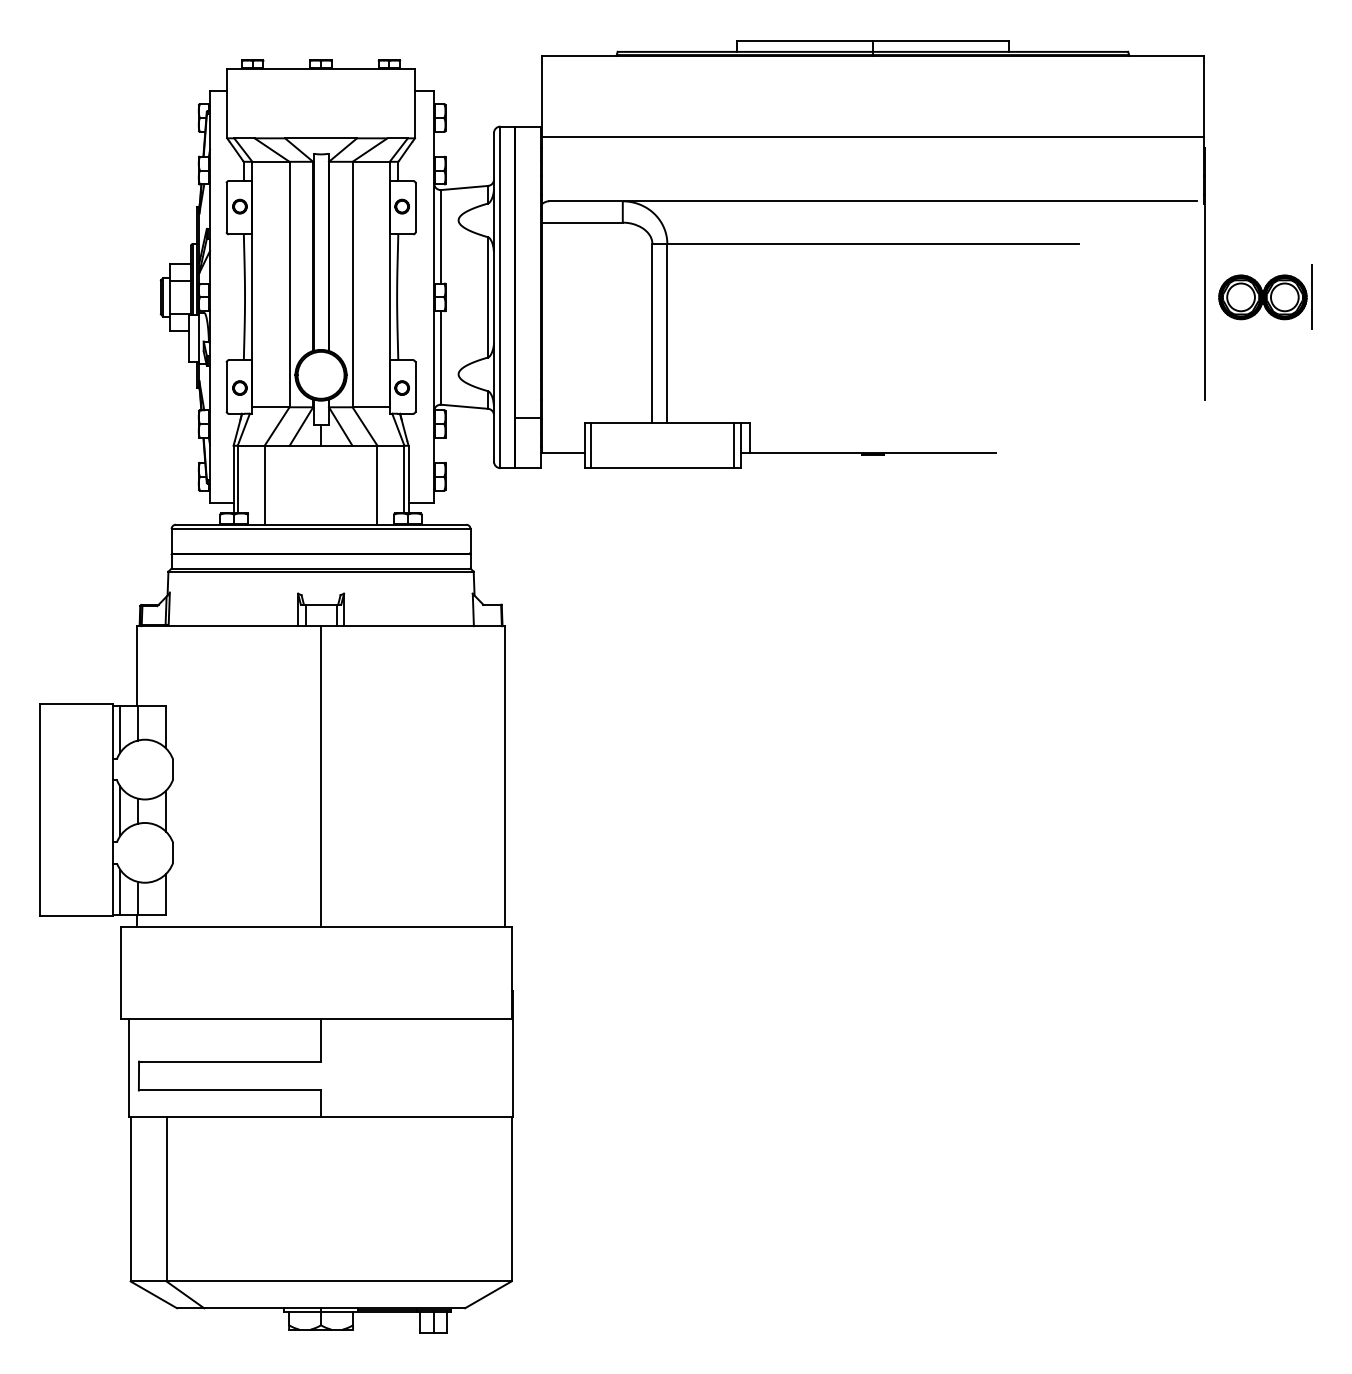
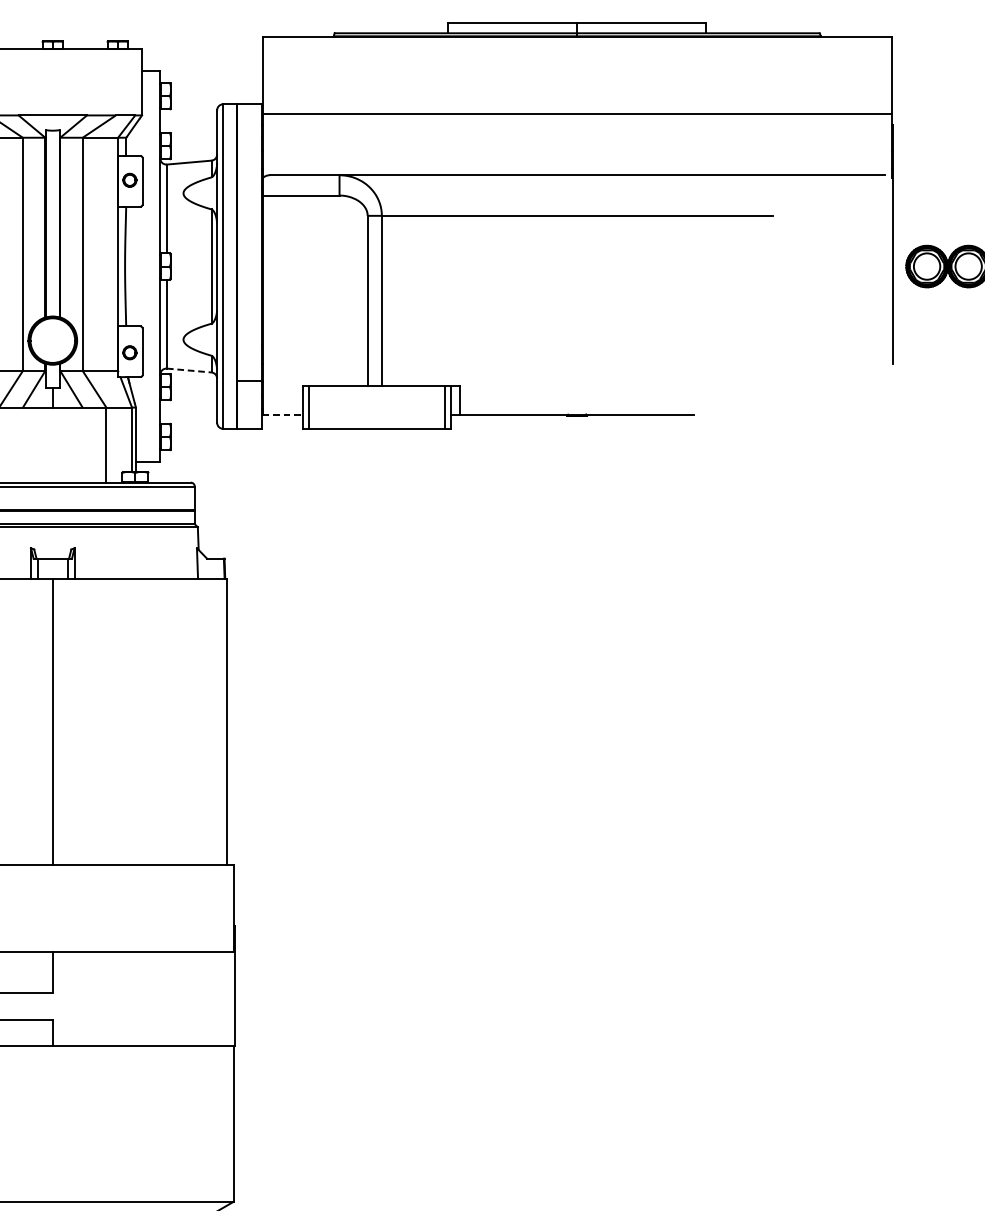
line: (464, 406) -> (189, 370), solid -> dashed
line: (563, 453) -> (283, 414), solid -> dashed

